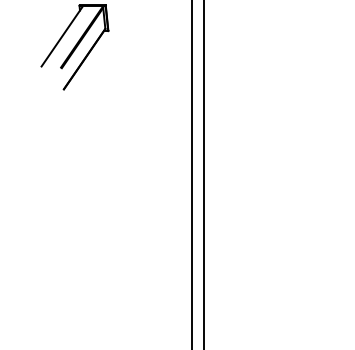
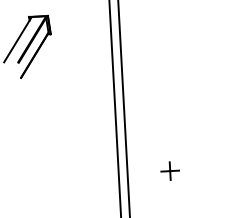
part: (263, 229) -> (170, 170), added

